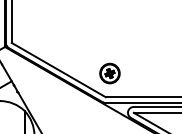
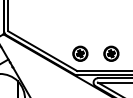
part: (152, 73) -> (111, 53), added

